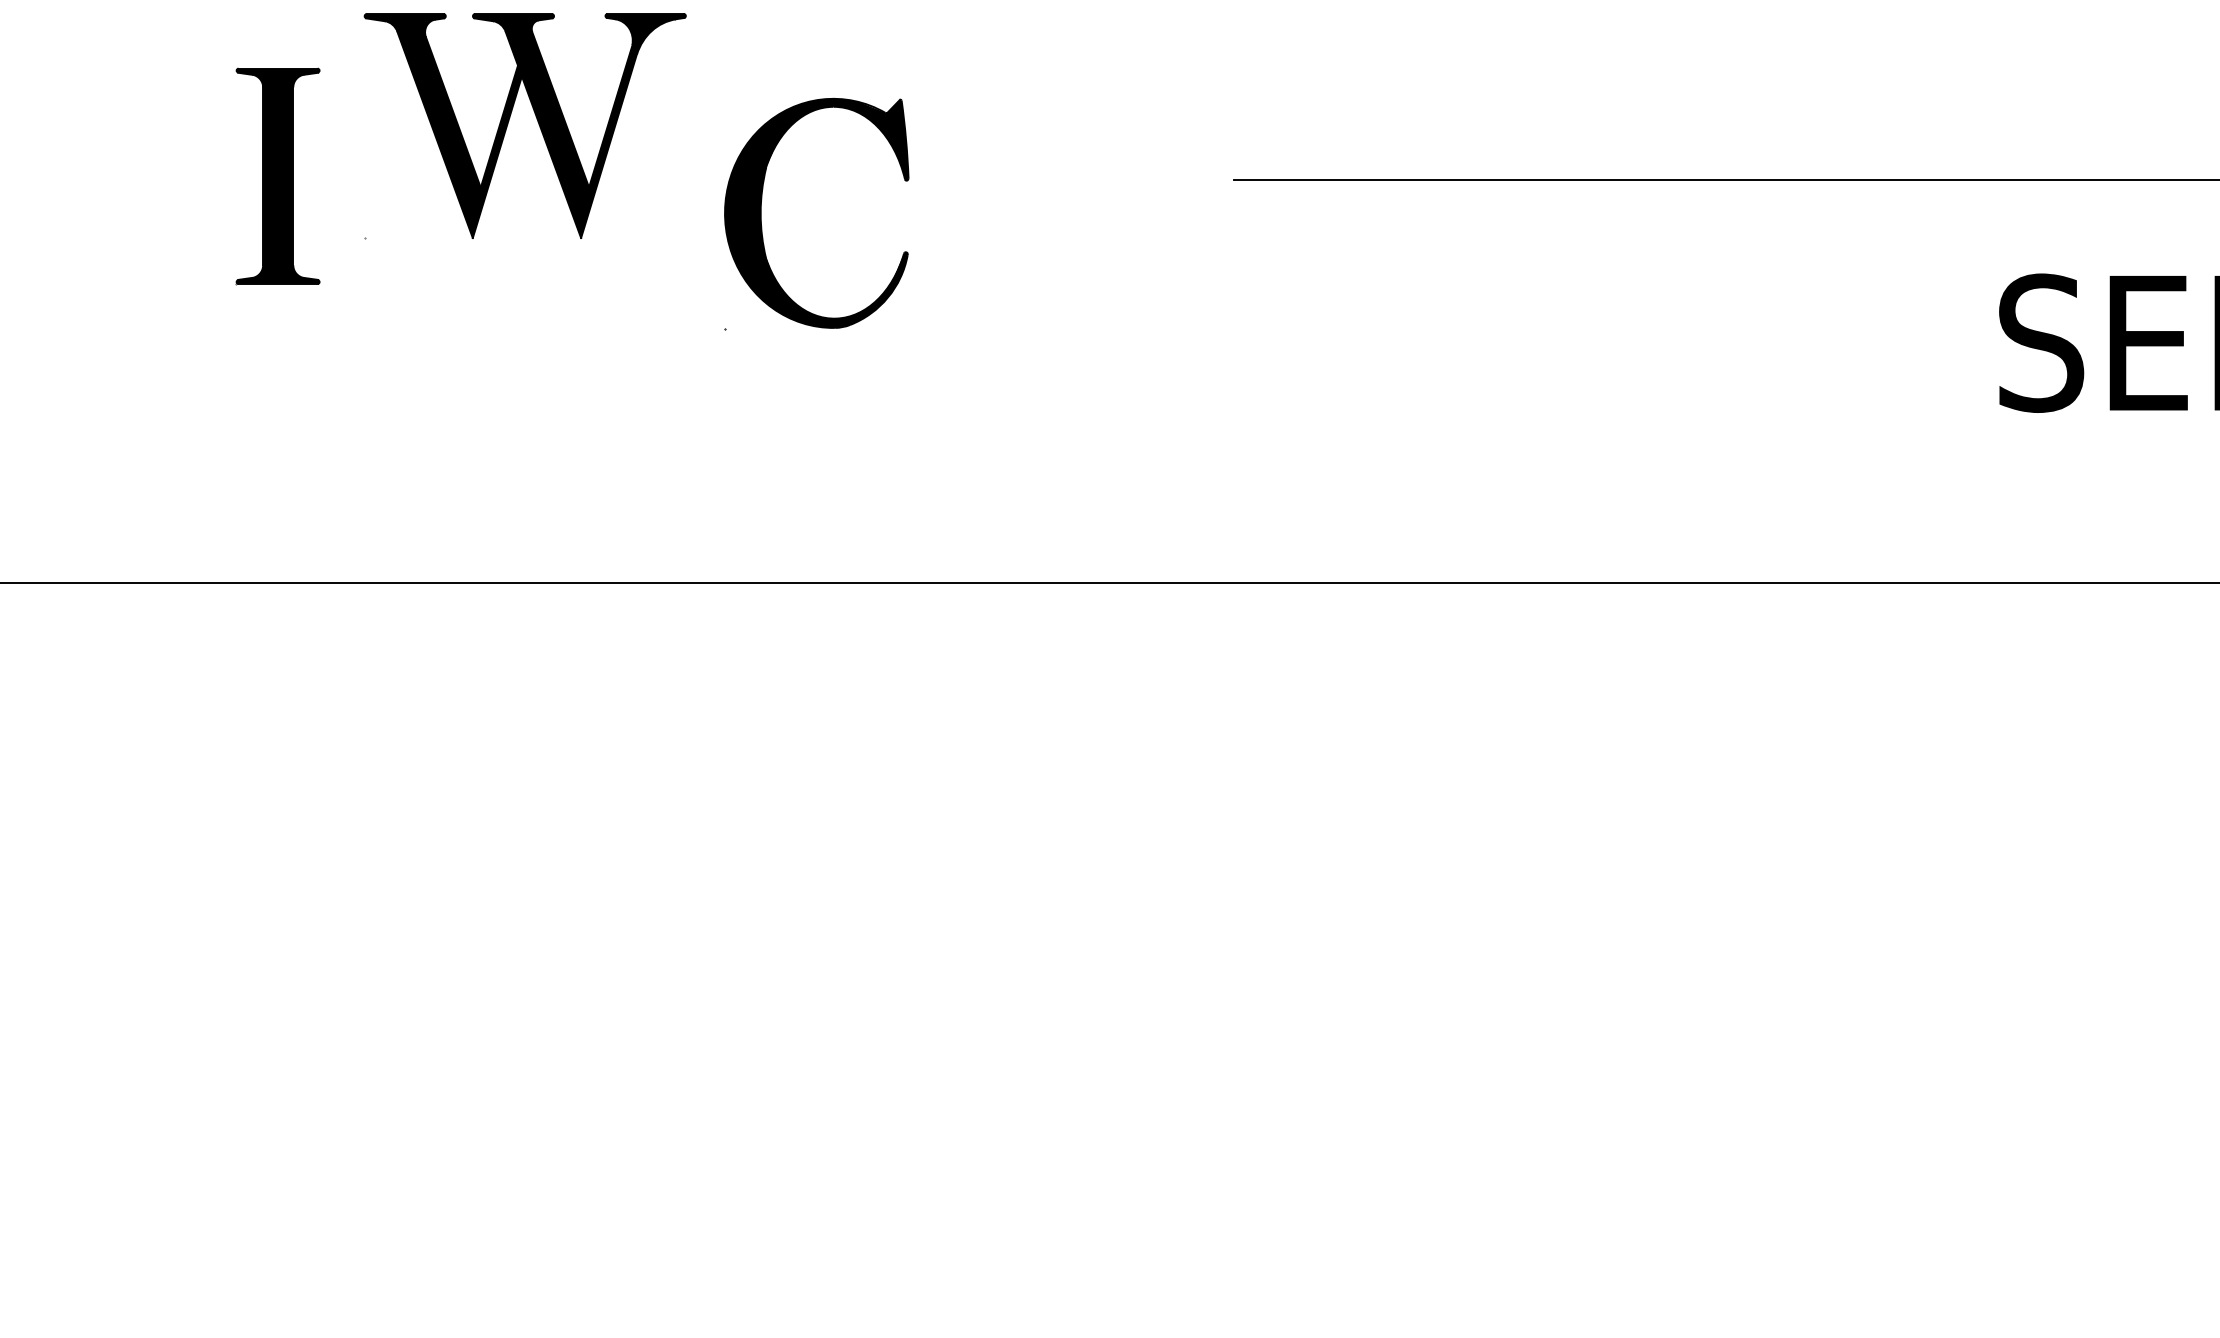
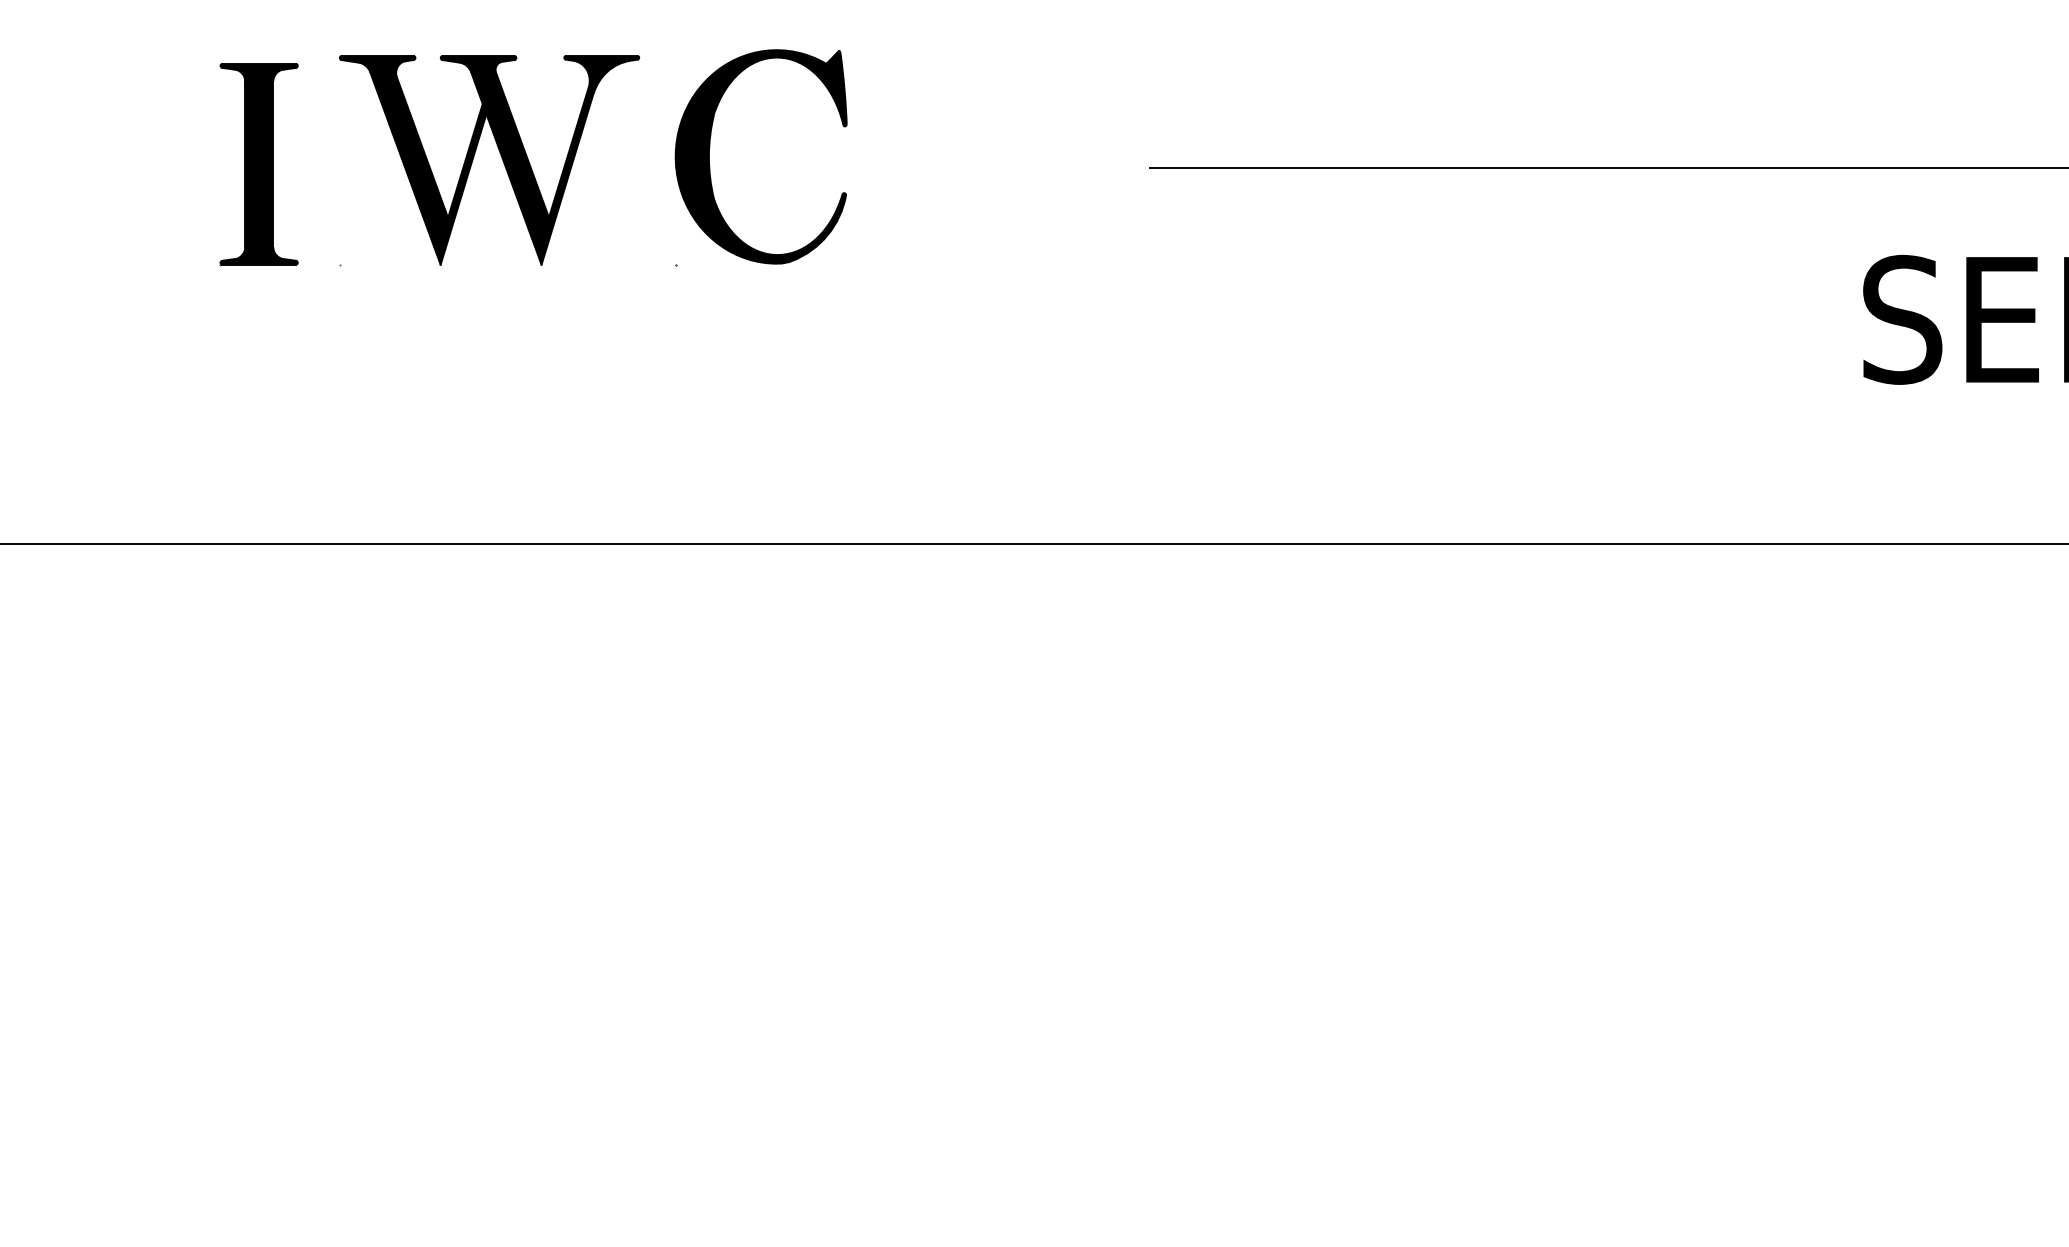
part: (537, 122) -> (500, 157), moved
part: (761, 214) -> (709, 157), moved

